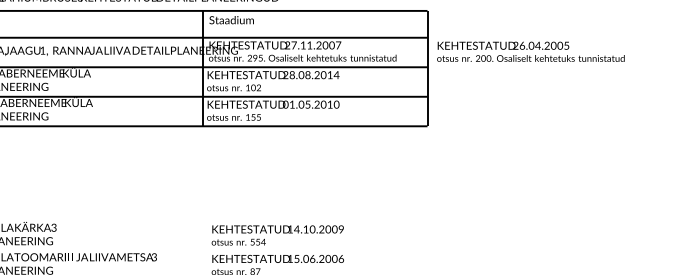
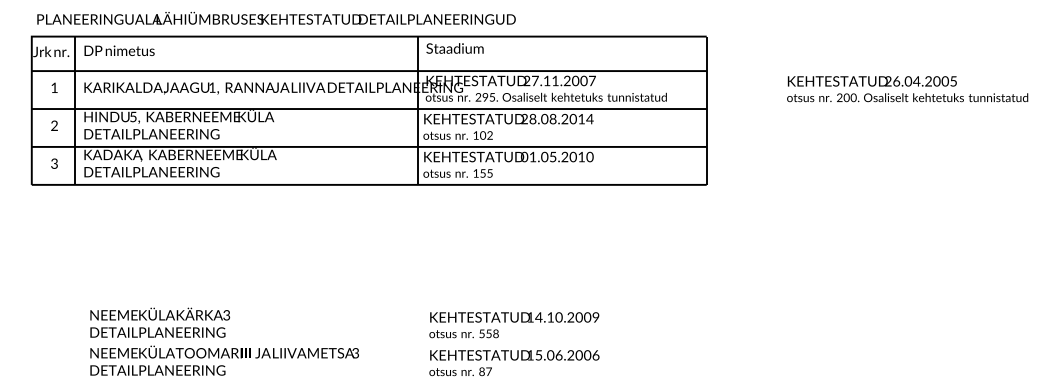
text: (530, 52) -> (907, 89), moved
text: (263, 241) -> (495, 333), 554 -> 558

